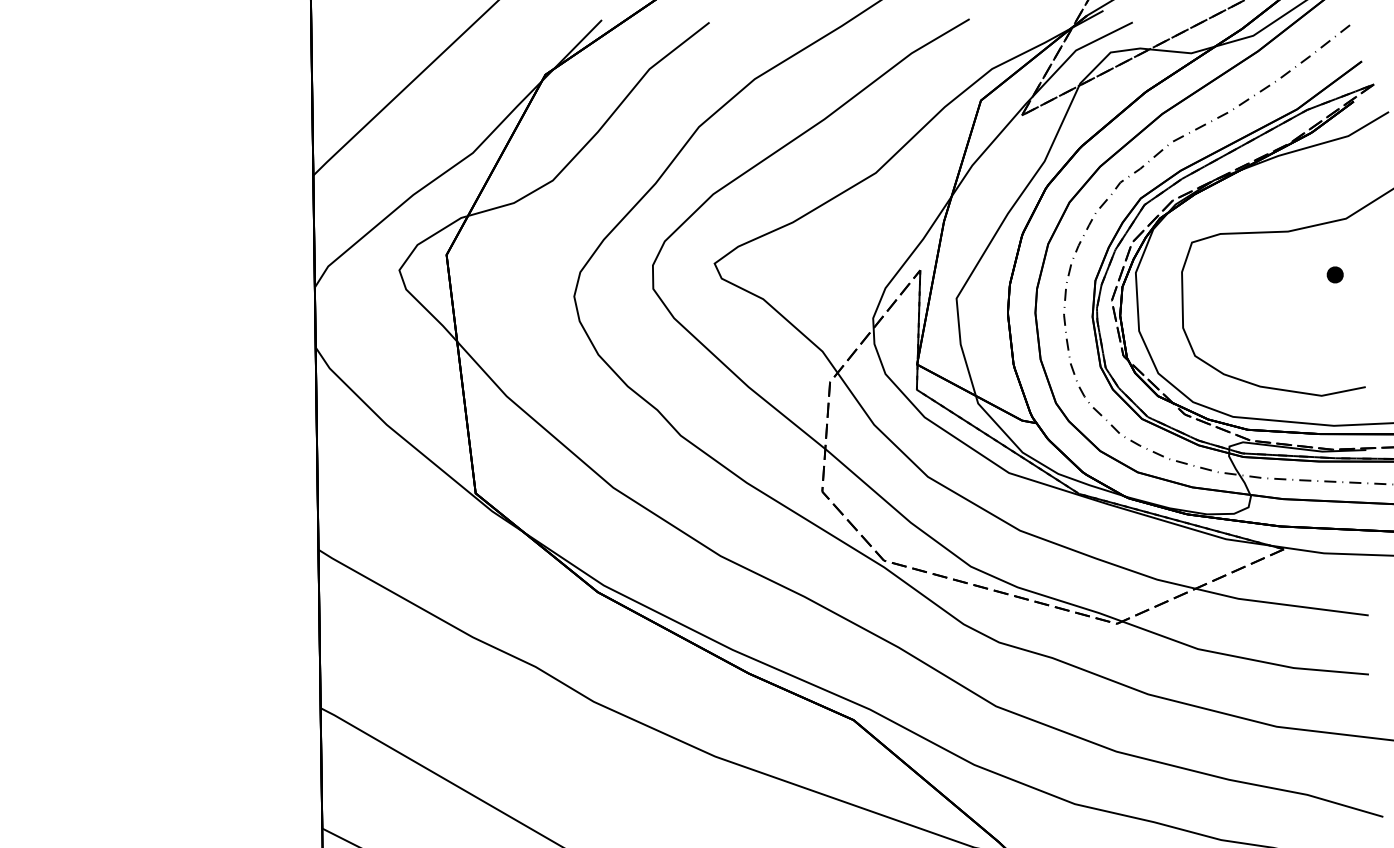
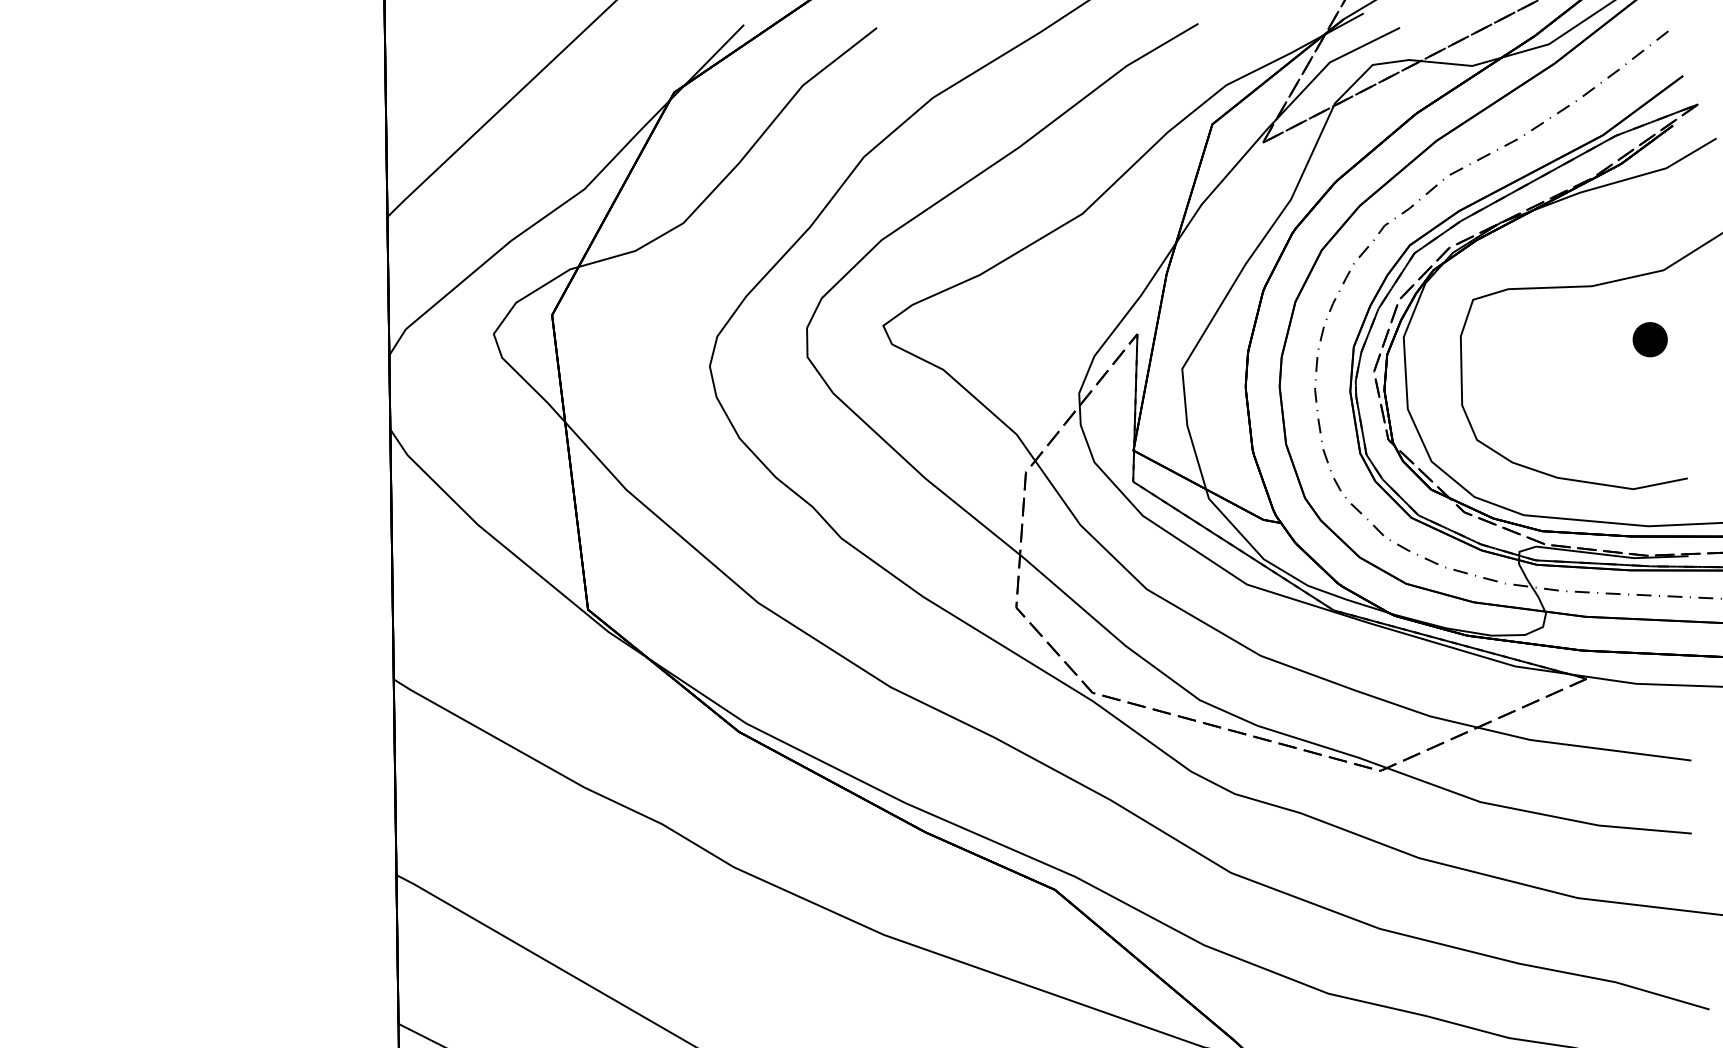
part: (1334, 274) -> (1649, 339), size x1.67

